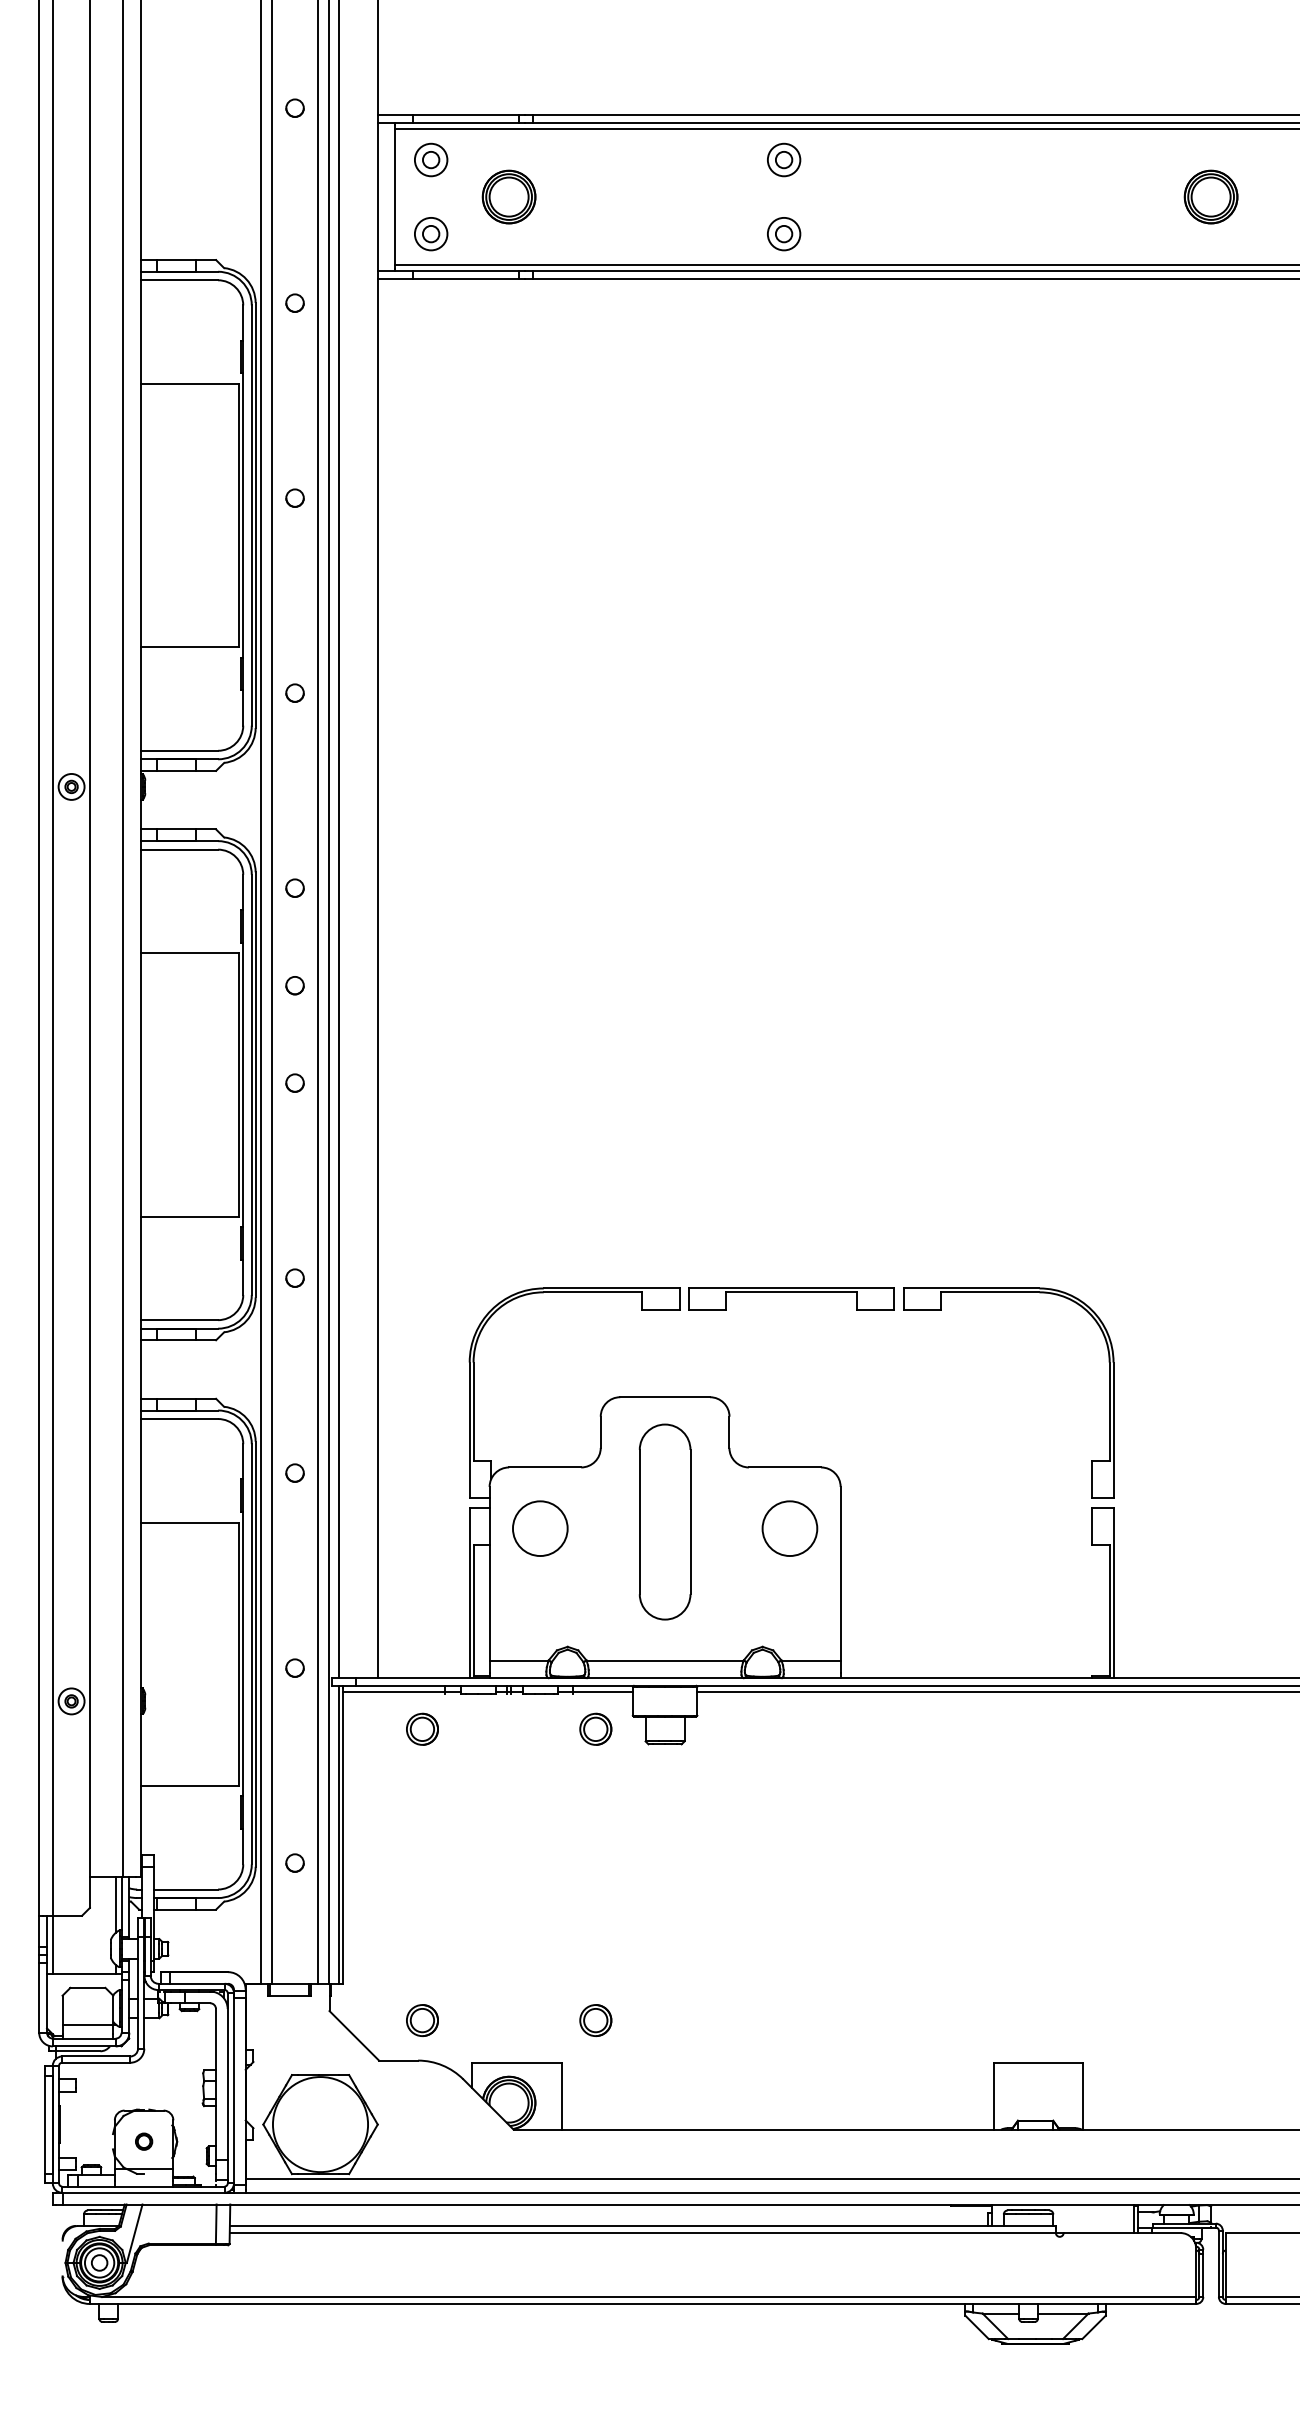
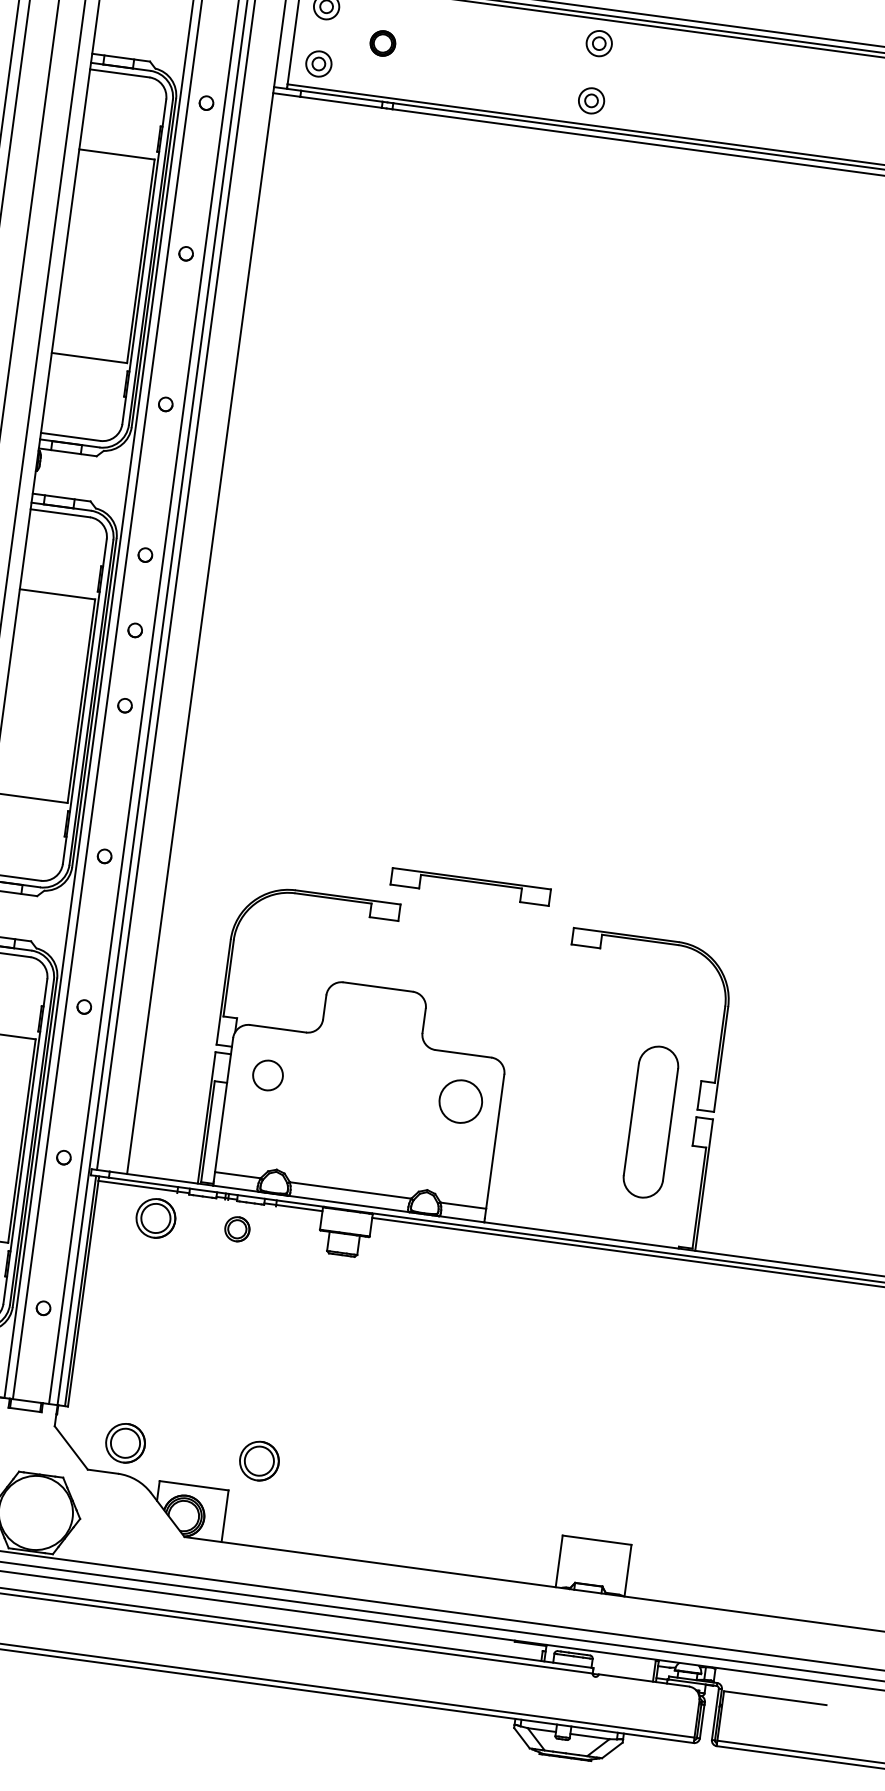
part: (508, 196) -> (382, 43), size x0.6
part: (791, 1298) -> (470, 886), moved
part: (664, 1521) -> (650, 1121), moved
circle: (540, 1528) -> (268, 1075), size x0.7
part: (422, 1728) -> (156, 1217), size x1.6
part: (595, 1728) -> (237, 1228), moved
part: (422, 2020) -> (125, 1443), size x1.6
part: (595, 2020) -> (259, 1461), size x1.6

